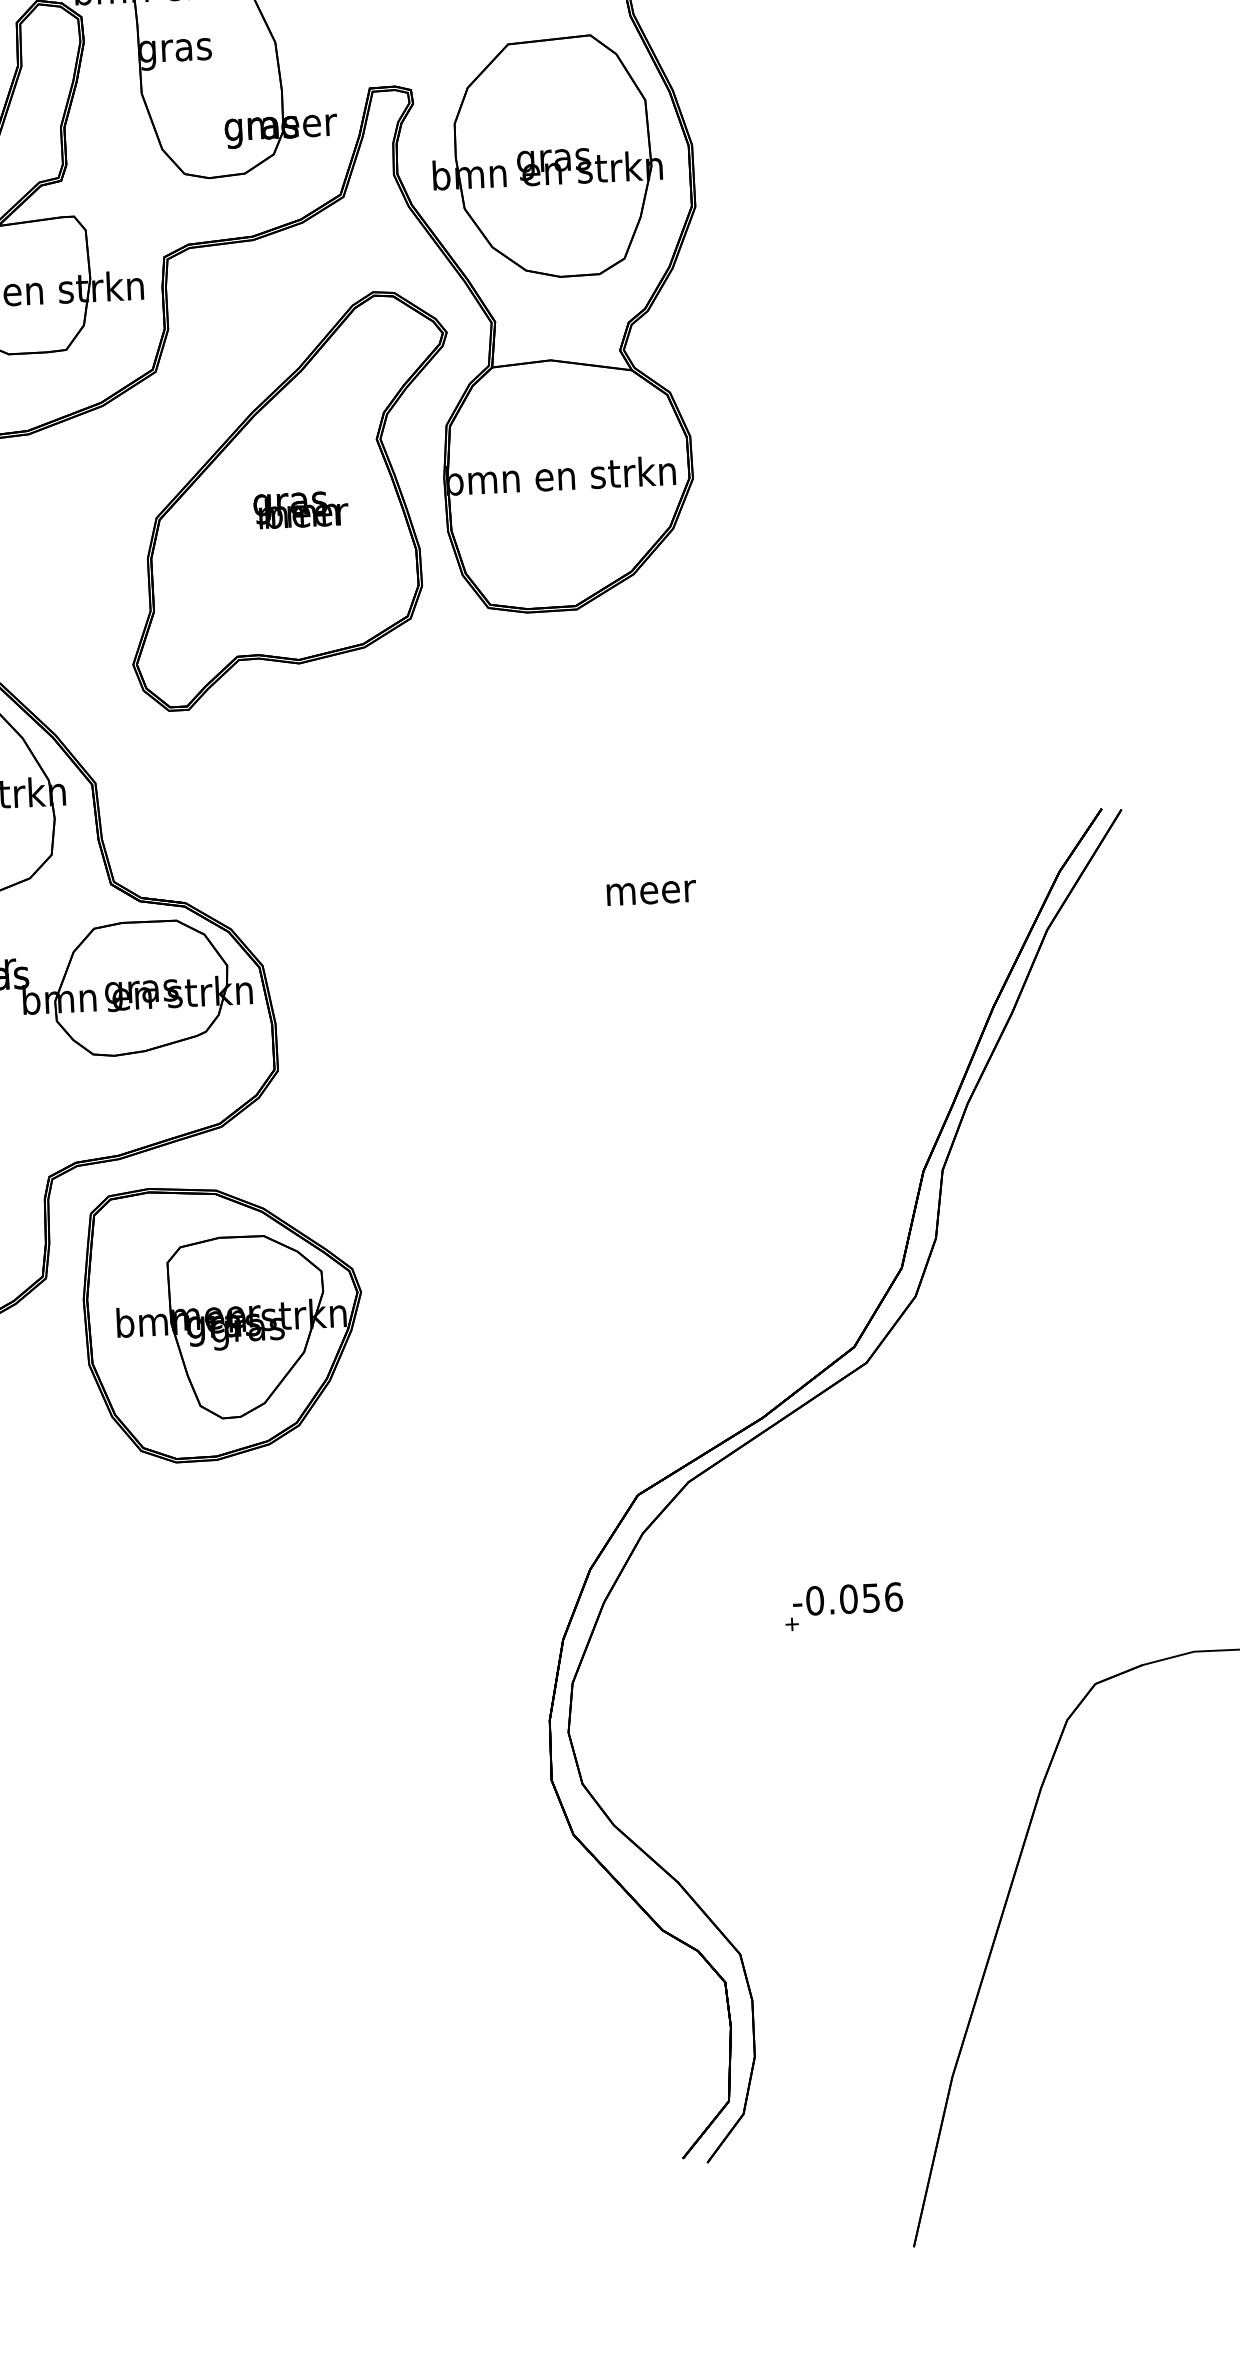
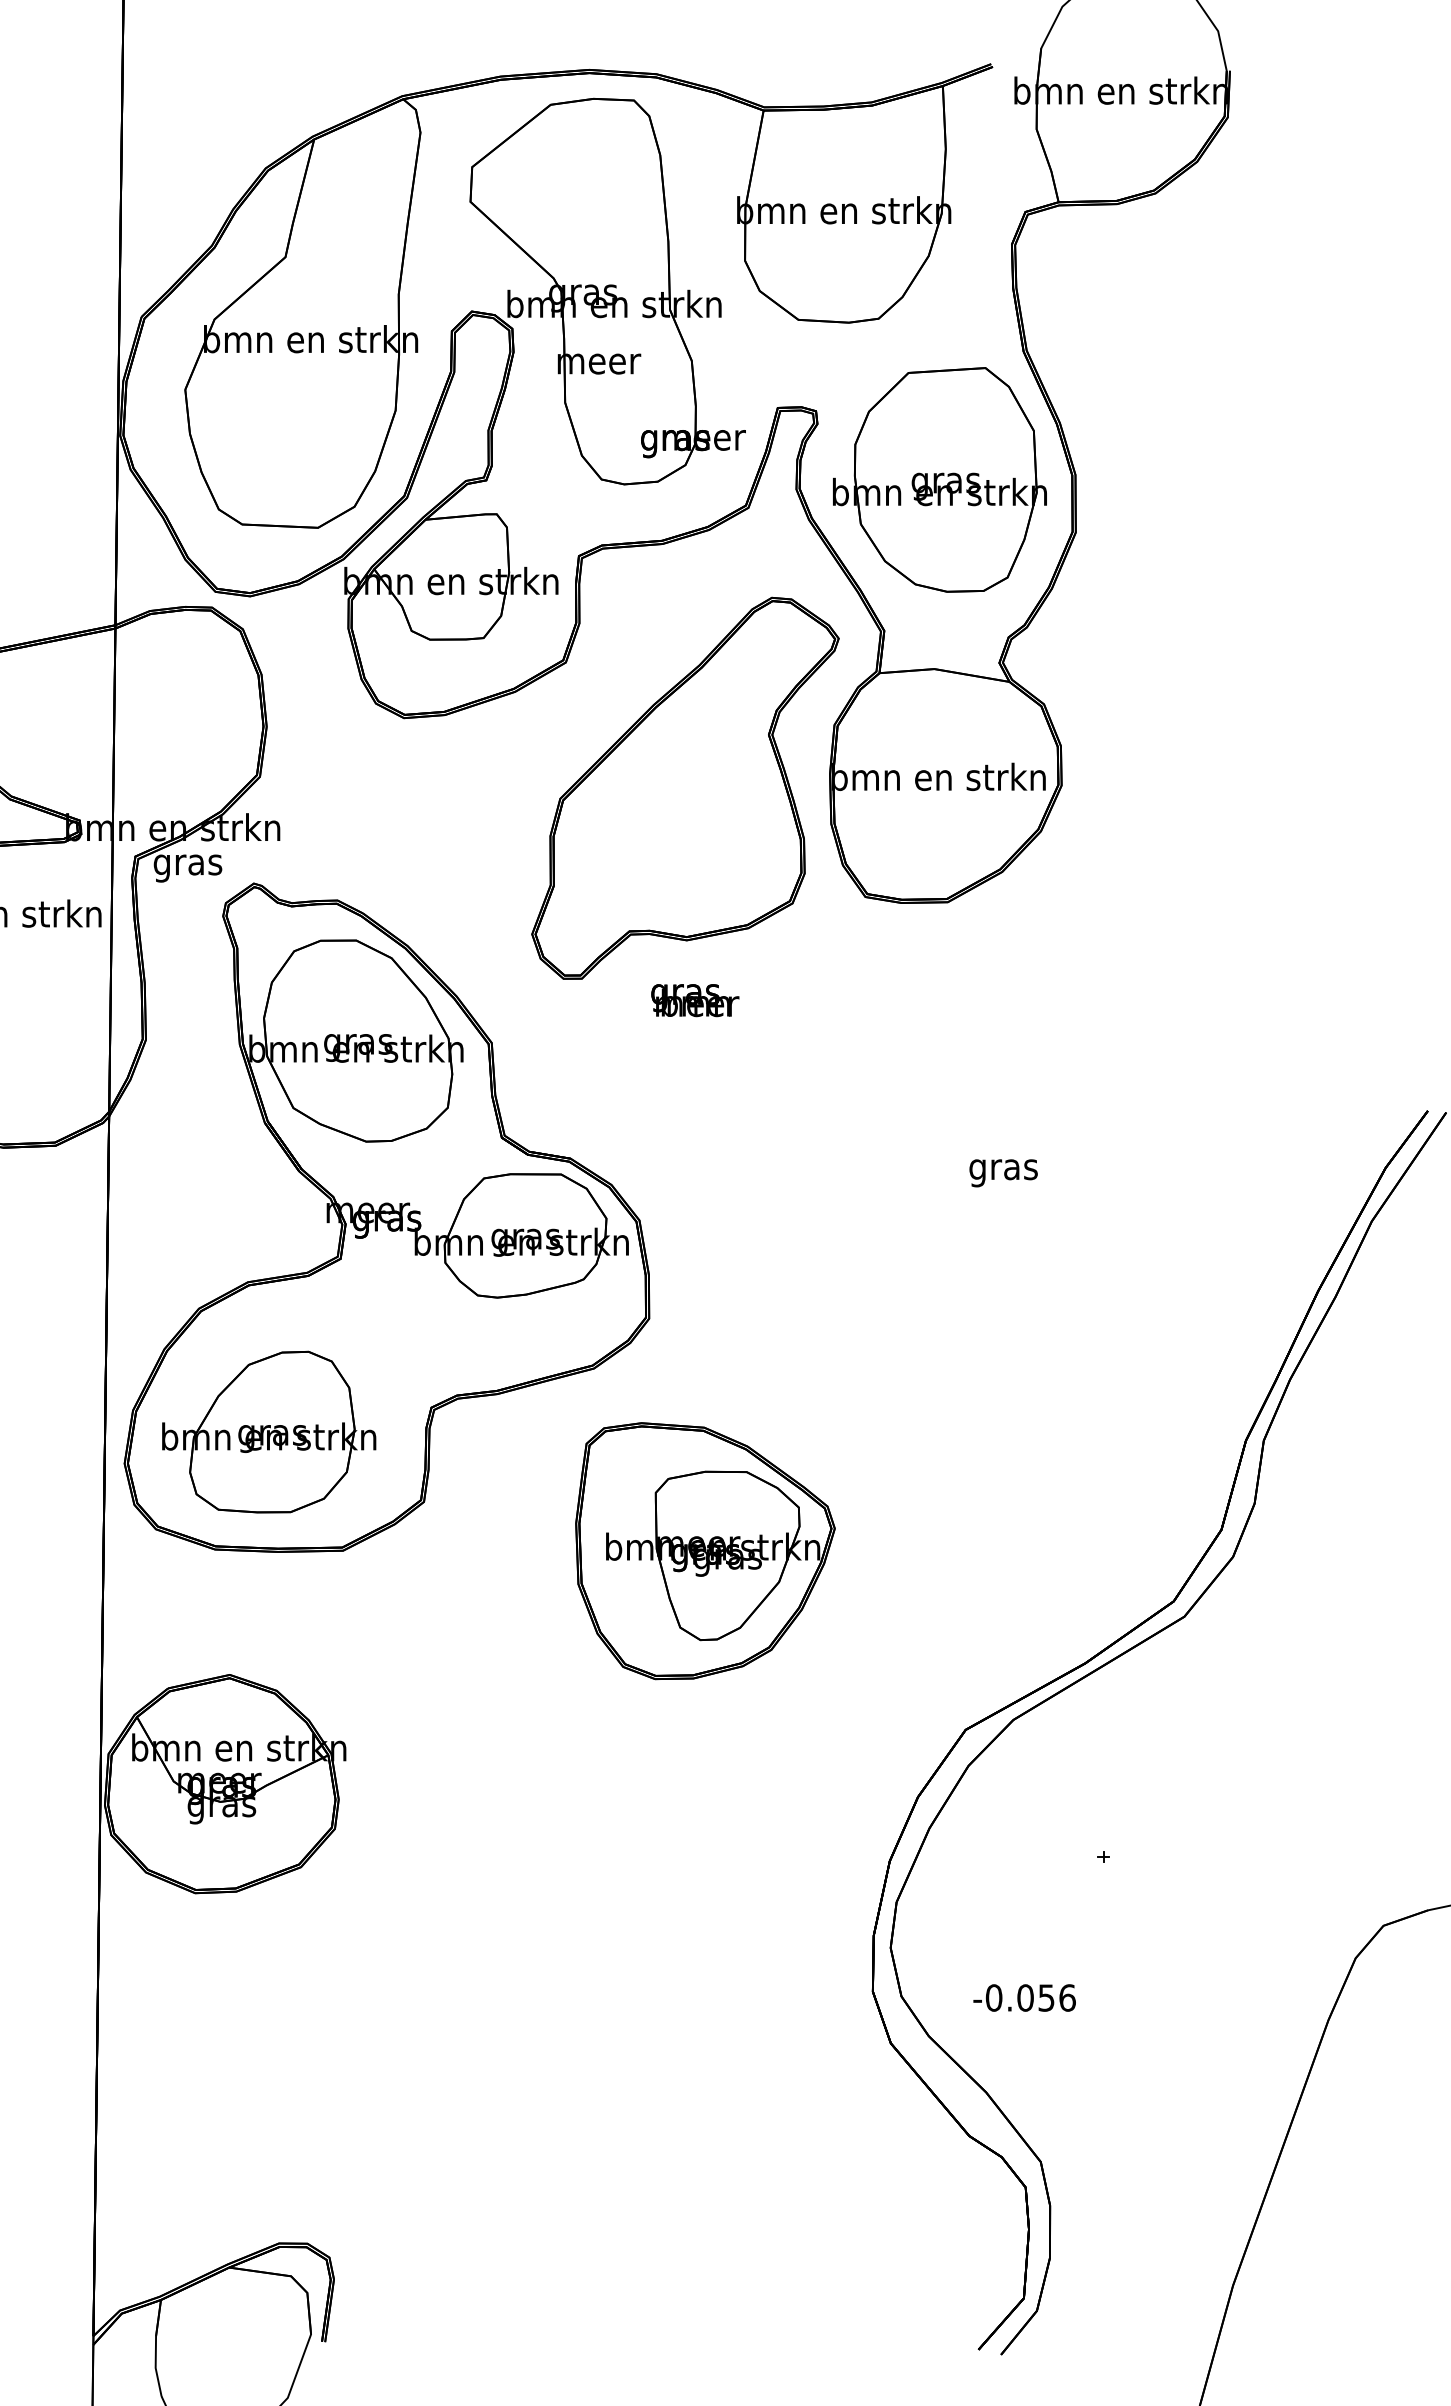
text: (176, 54) -> (599, 367), gras -> meer
text: (301, 509) -> (695, 1000), moved
text: (651, 897) -> (1004, 1173), meer -> gras
part: (223, 1323) -> (705, 1551), moved
text: (847, 1598) -> (1024, 1997), moved

